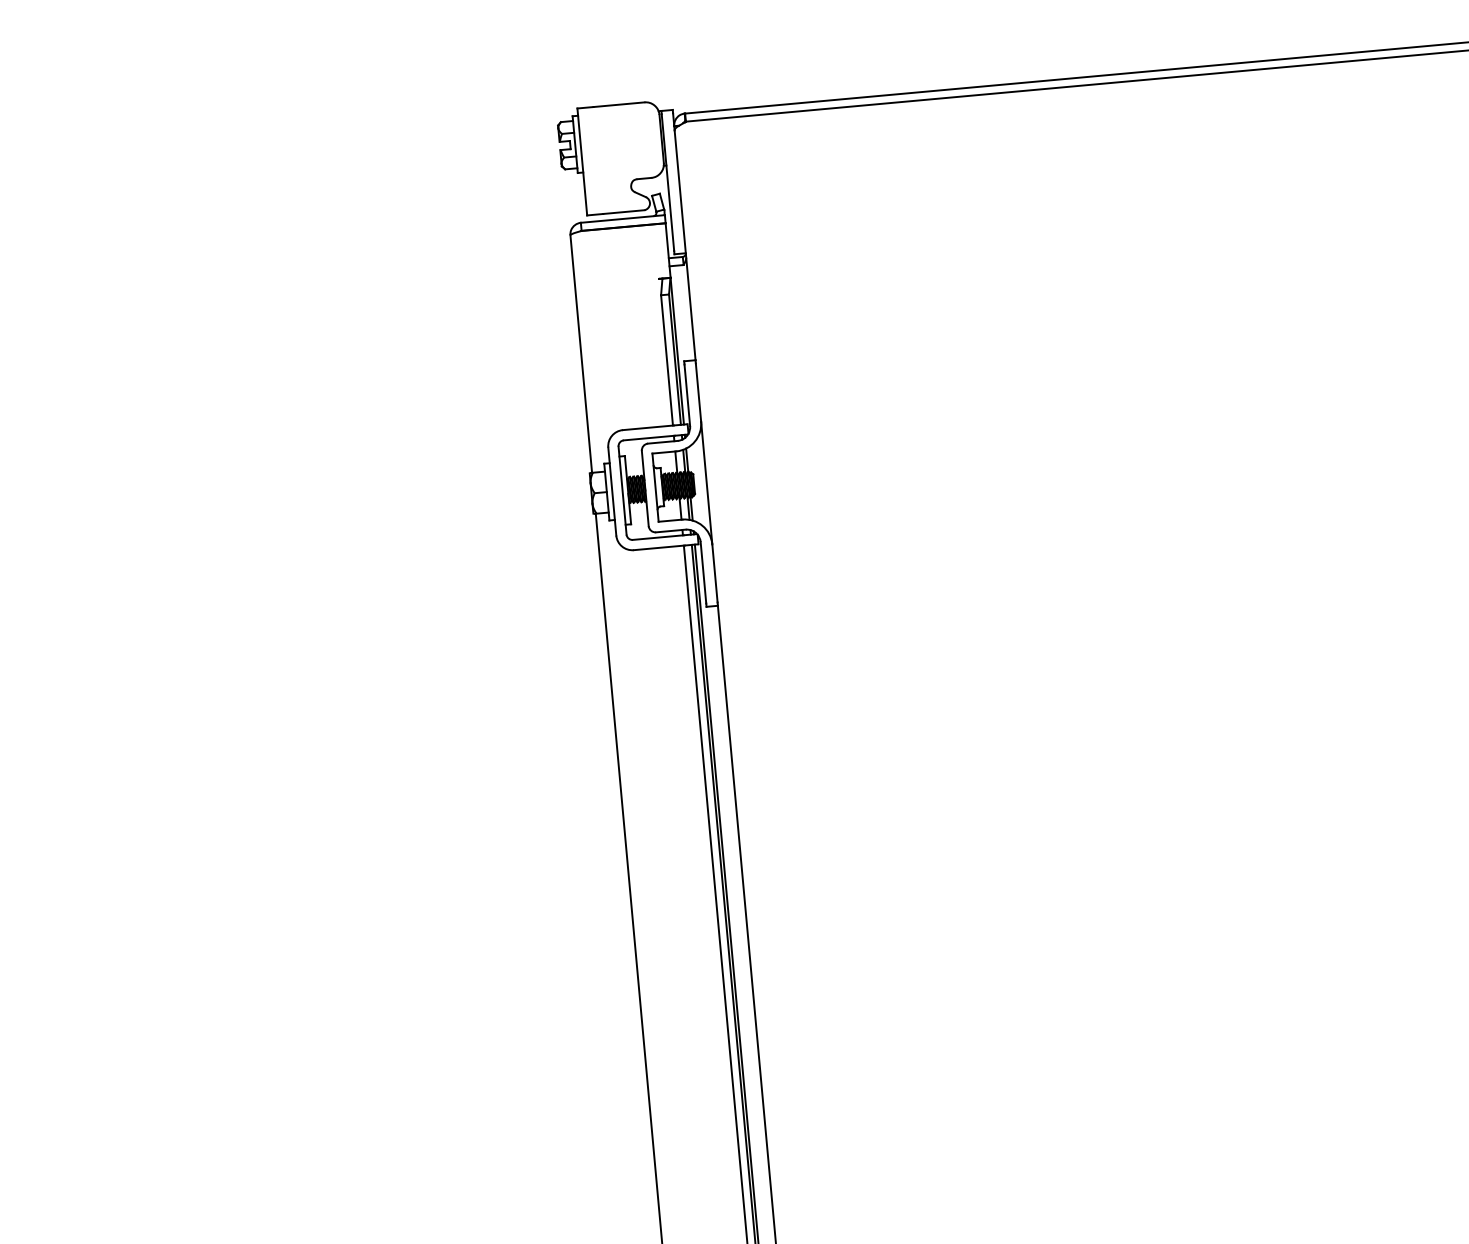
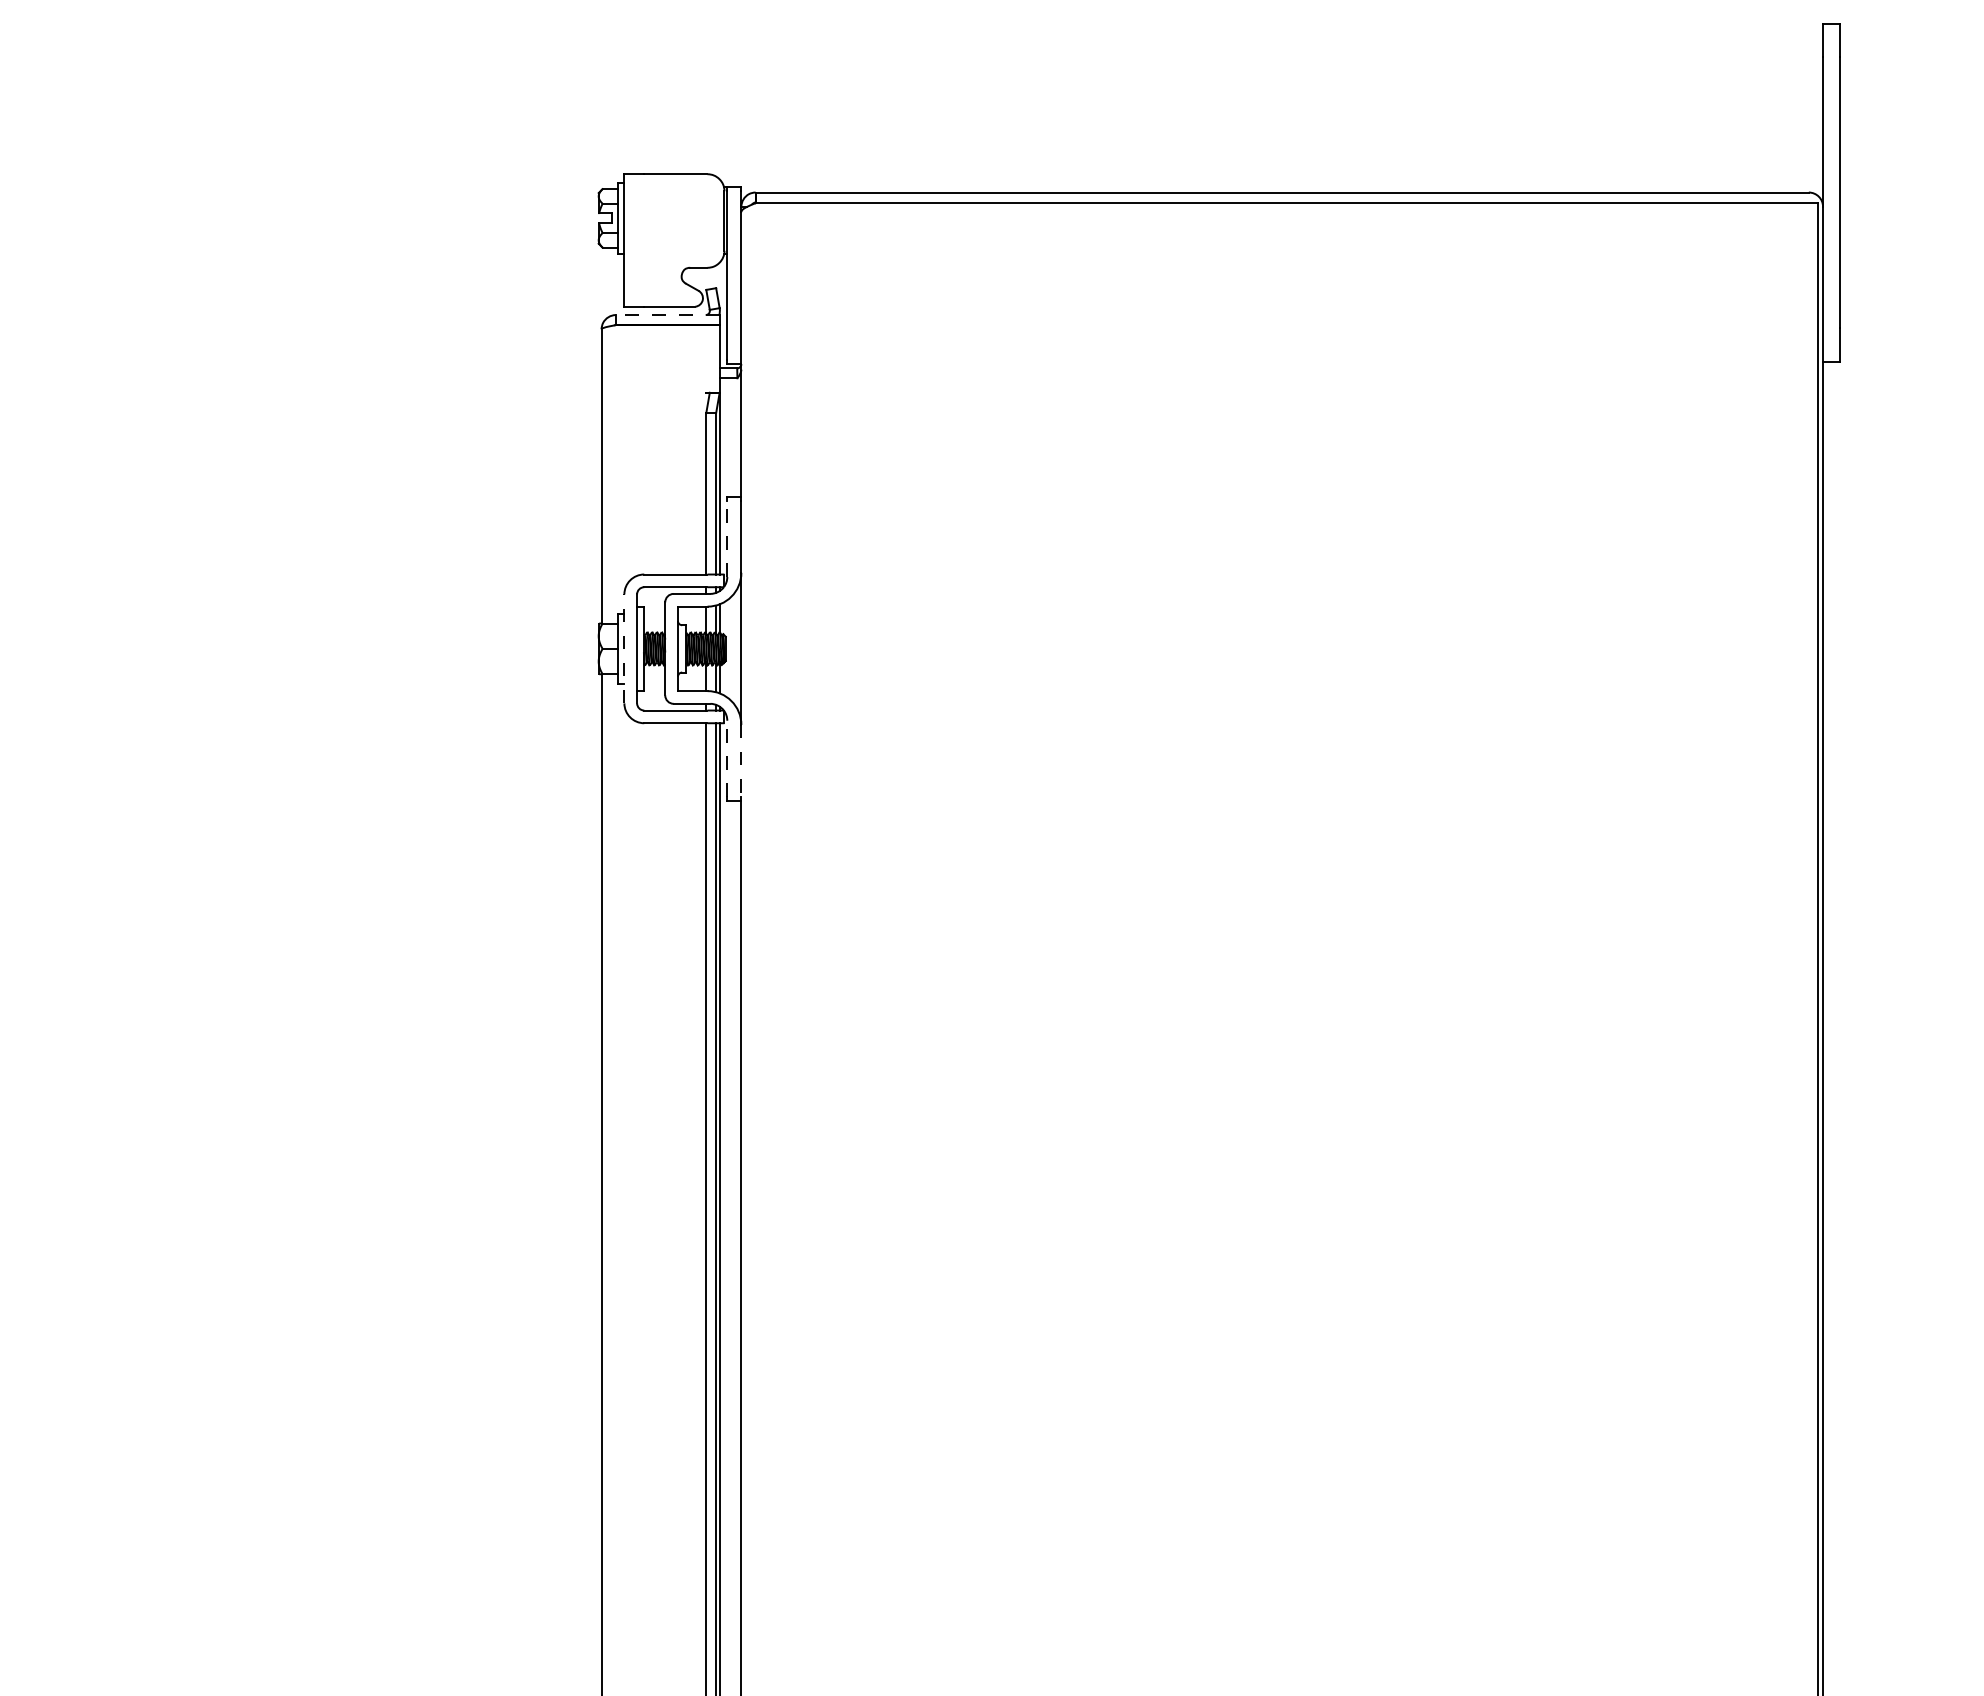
line: (622, 219) -> (667, 315), solid -> dashed
line: (687, 394) -> (727, 538), solid -> dashed
line: (612, 491) -> (624, 648), solid -> dashed
line: (703, 572) -> (727, 758), solid -> dashed
line: (715, 573) -> (741, 760), solid -> dashed

